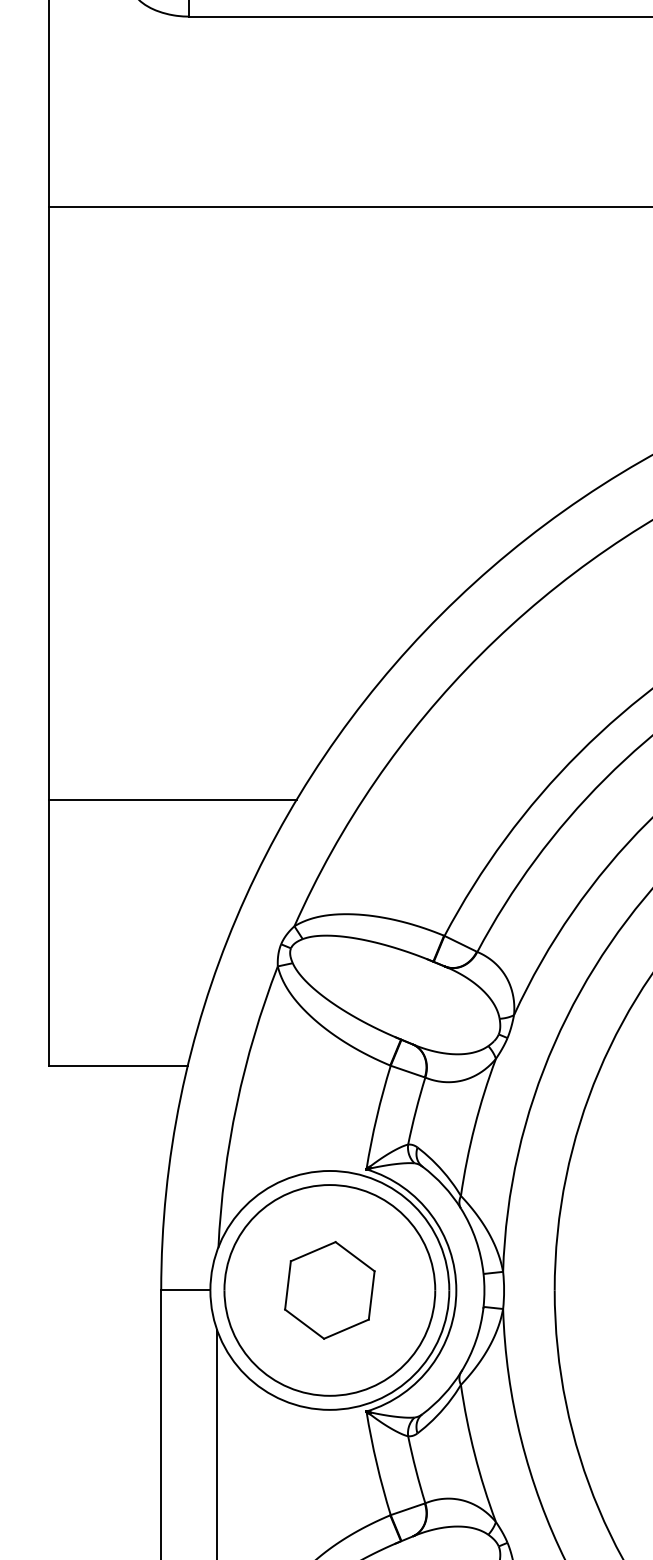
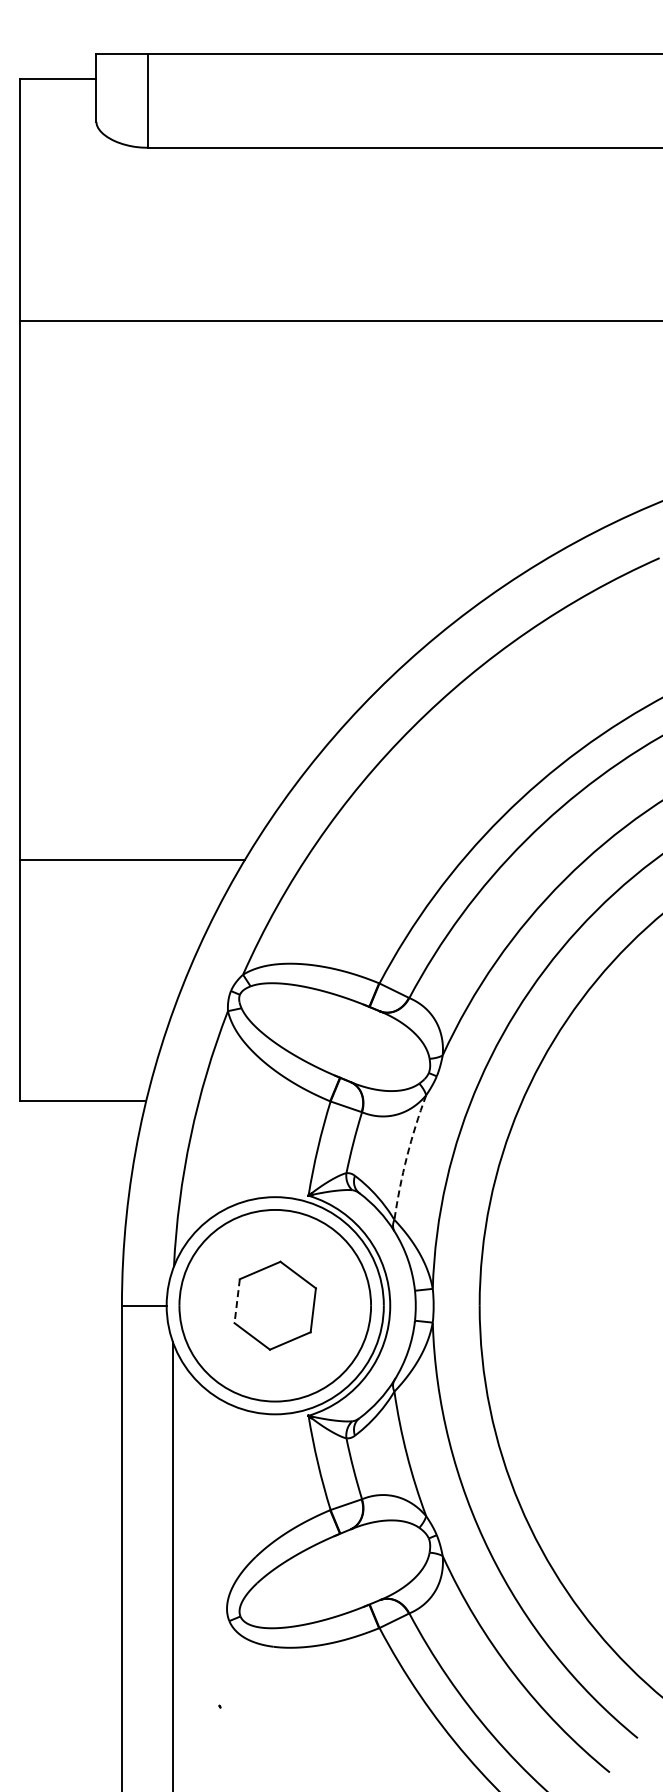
arc: (475, 1126) -> (407, 1156), solid -> dashed
line: (288, 1285) -> (237, 1301), solid -> dashed

